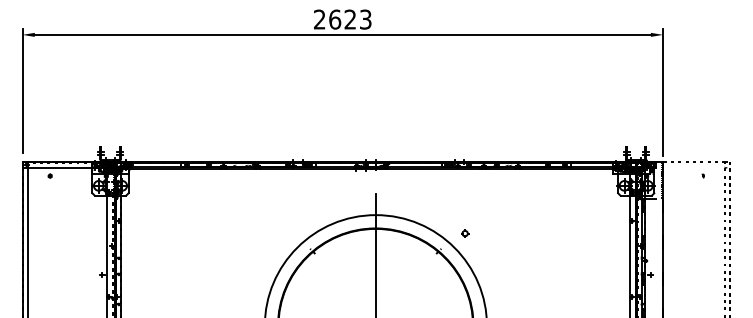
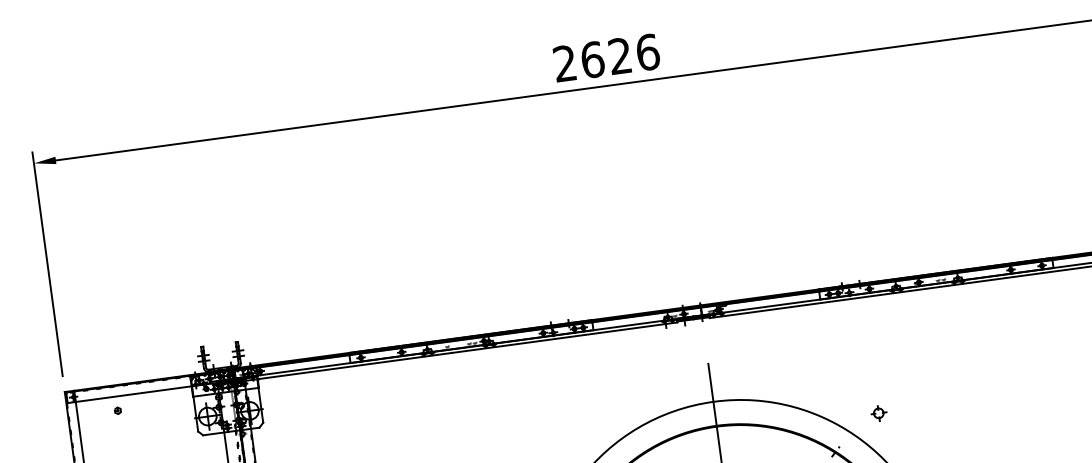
text: (365, 19) -> (647, 52), 2623 -> 2626

